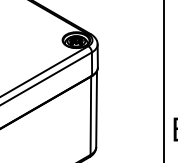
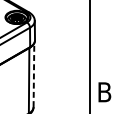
line: (96, 108) -> (33, 74), solid -> dashed

